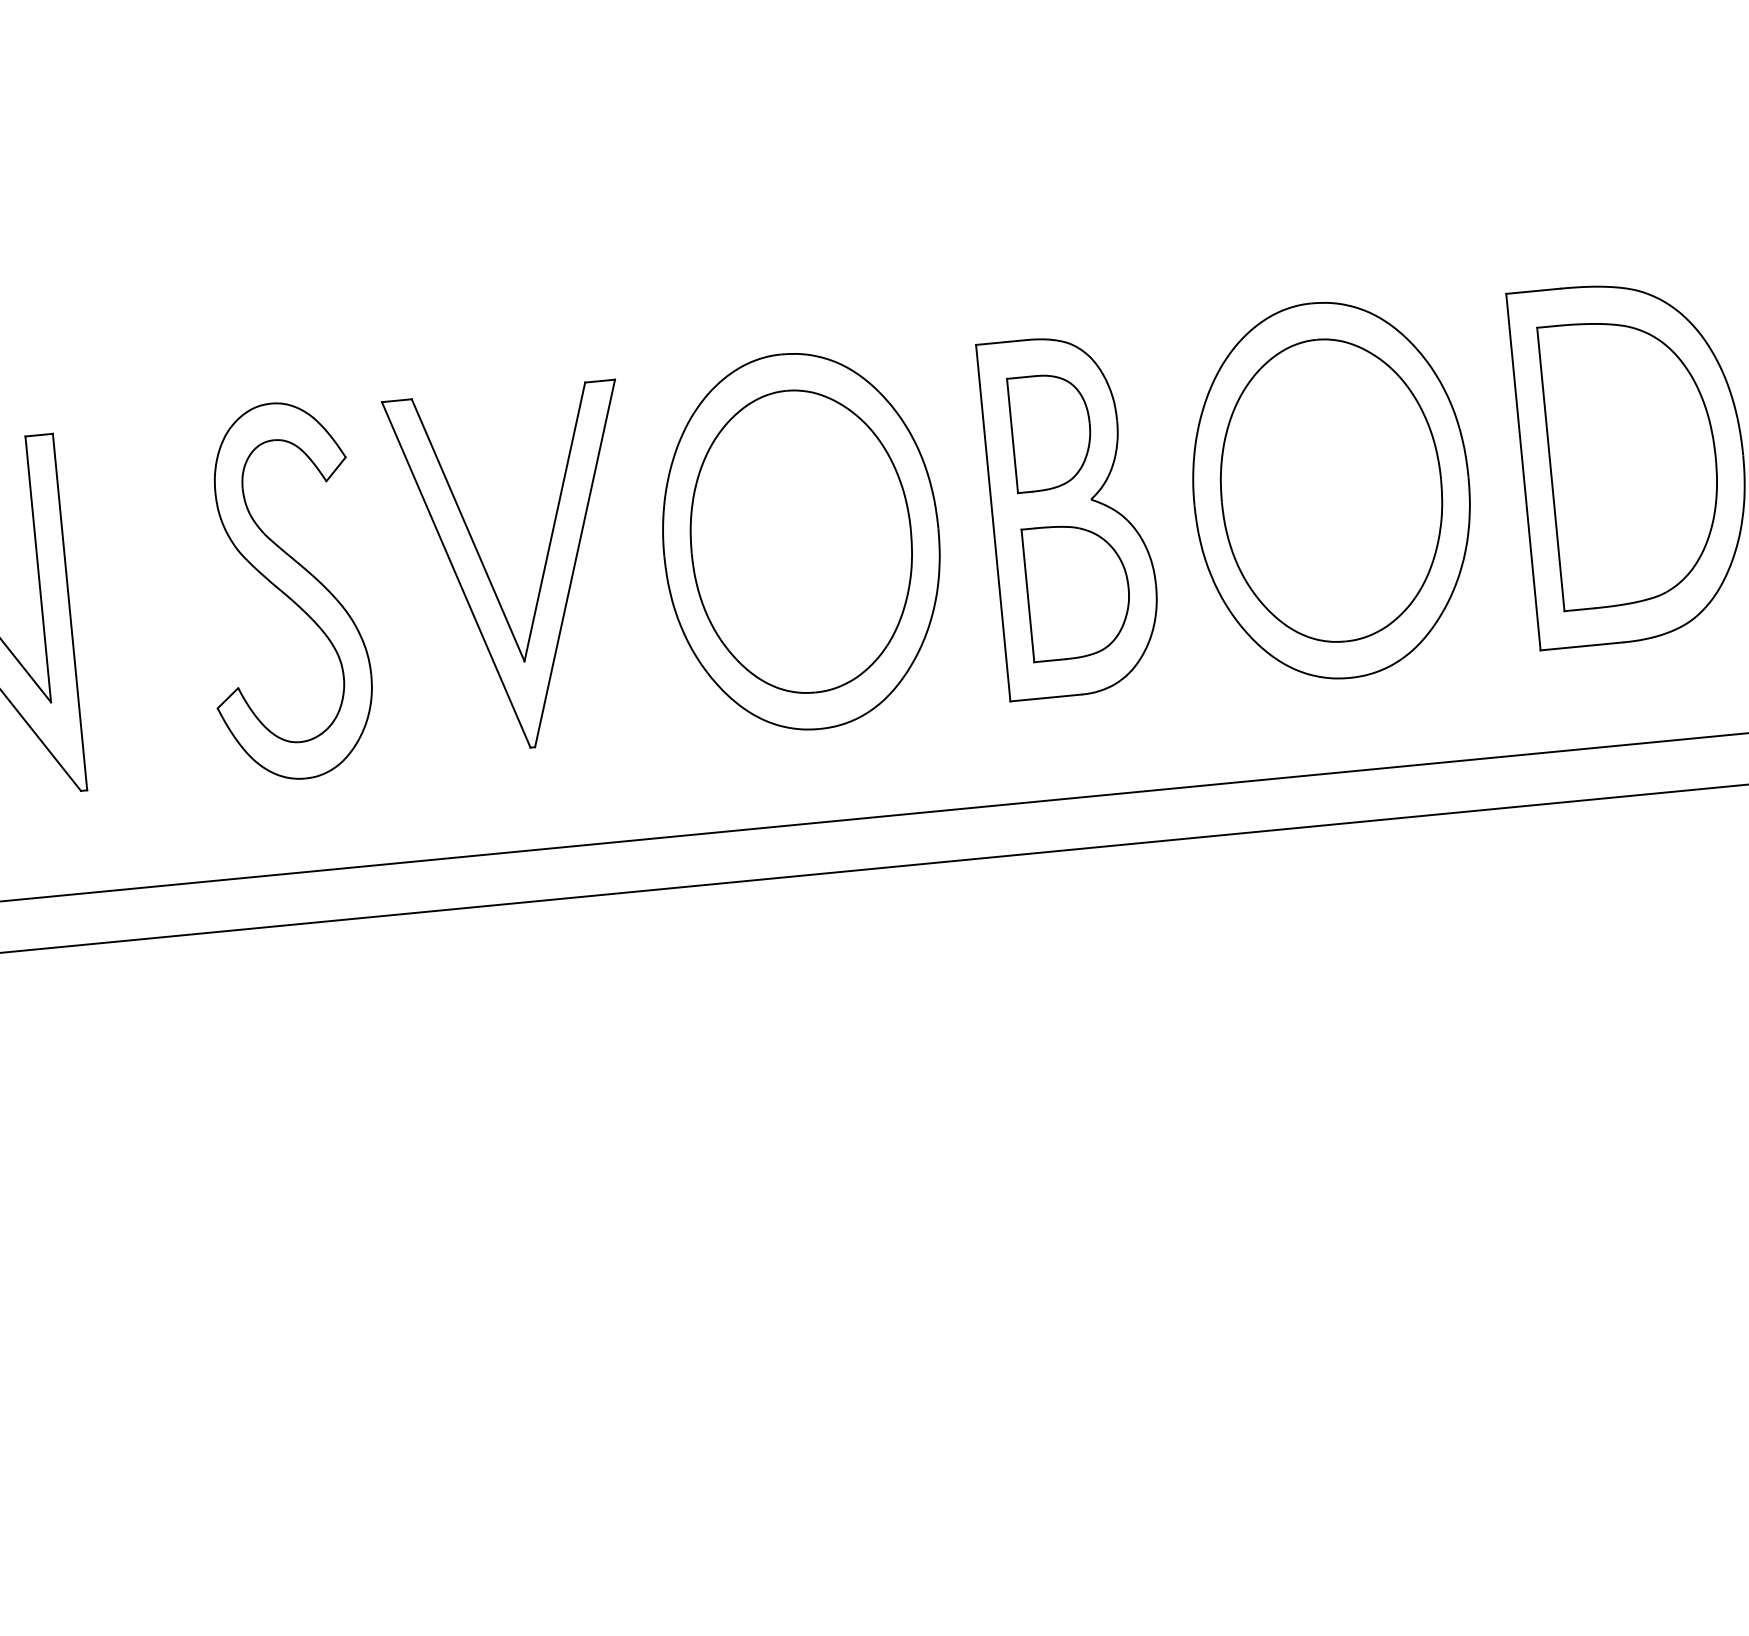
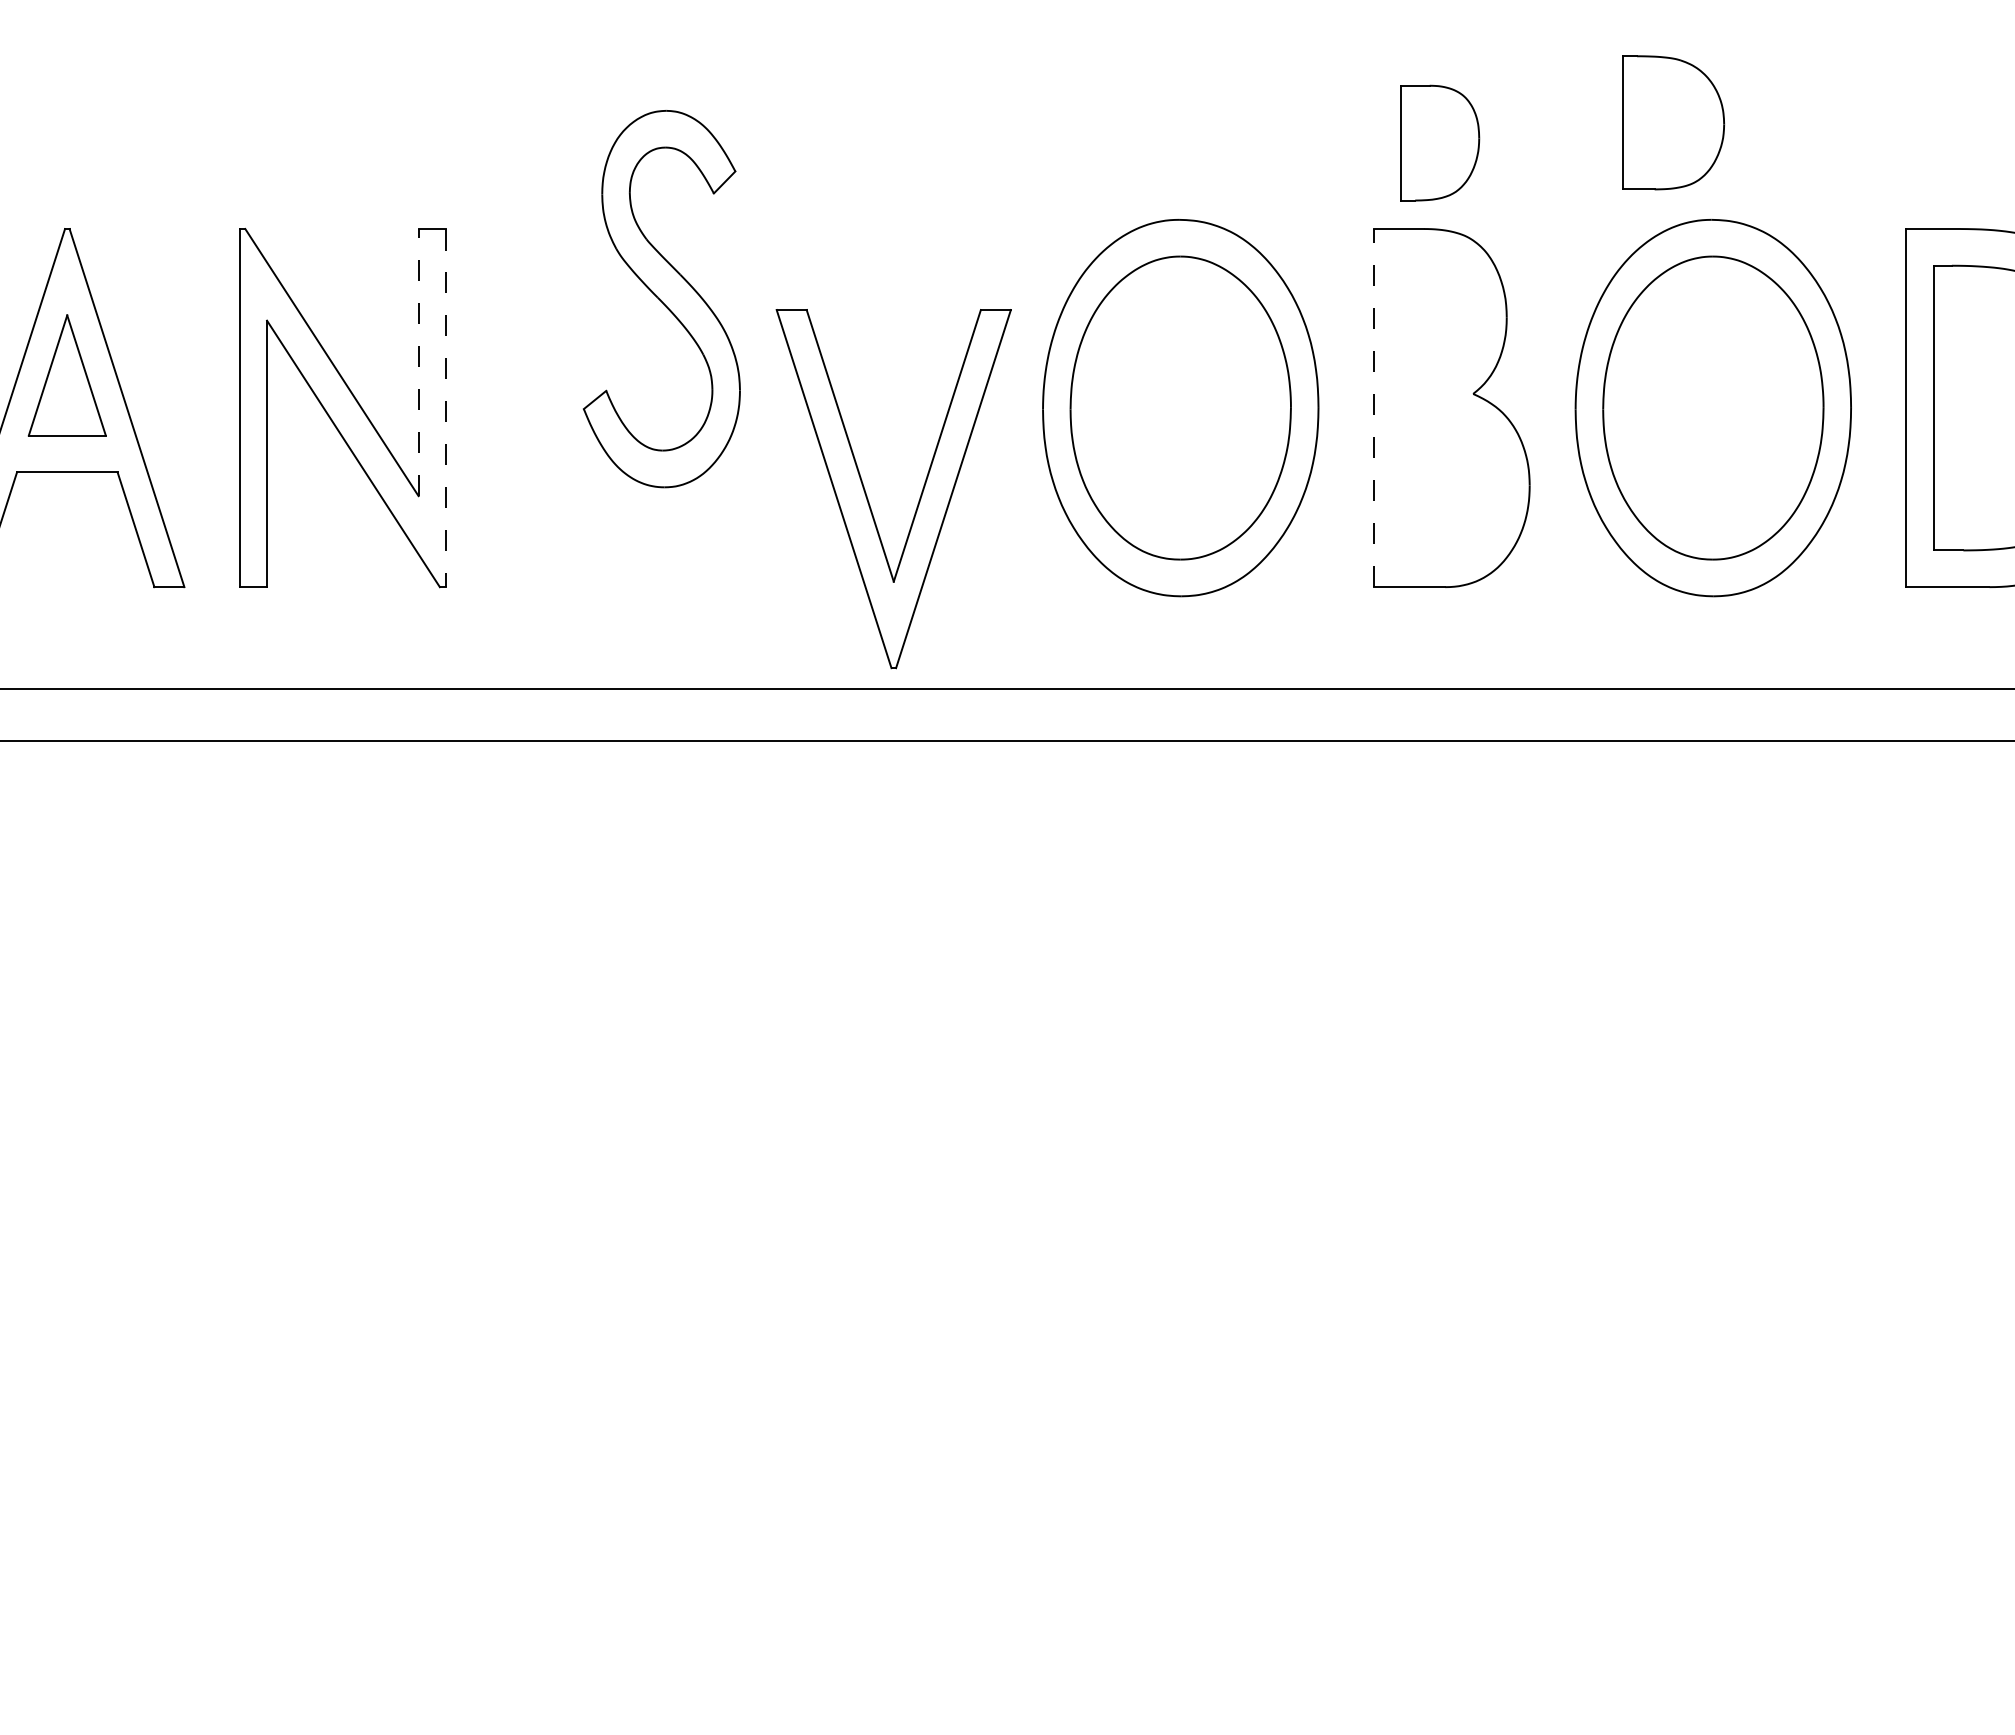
part: (1051, 431) -> (1440, 142), moved
line: (993, 522) -> (1373, 407), solid -> dashed
line: (38, 569) -> (418, 362), solid -> dashed
part: (491, 580) -> (868, 498), moved
part: (1078, 590) -> (1673, 122), moved
part: (284, 591) -> (661, 299), moved
line: (70, 612) -> (446, 408), solid -> dashed

